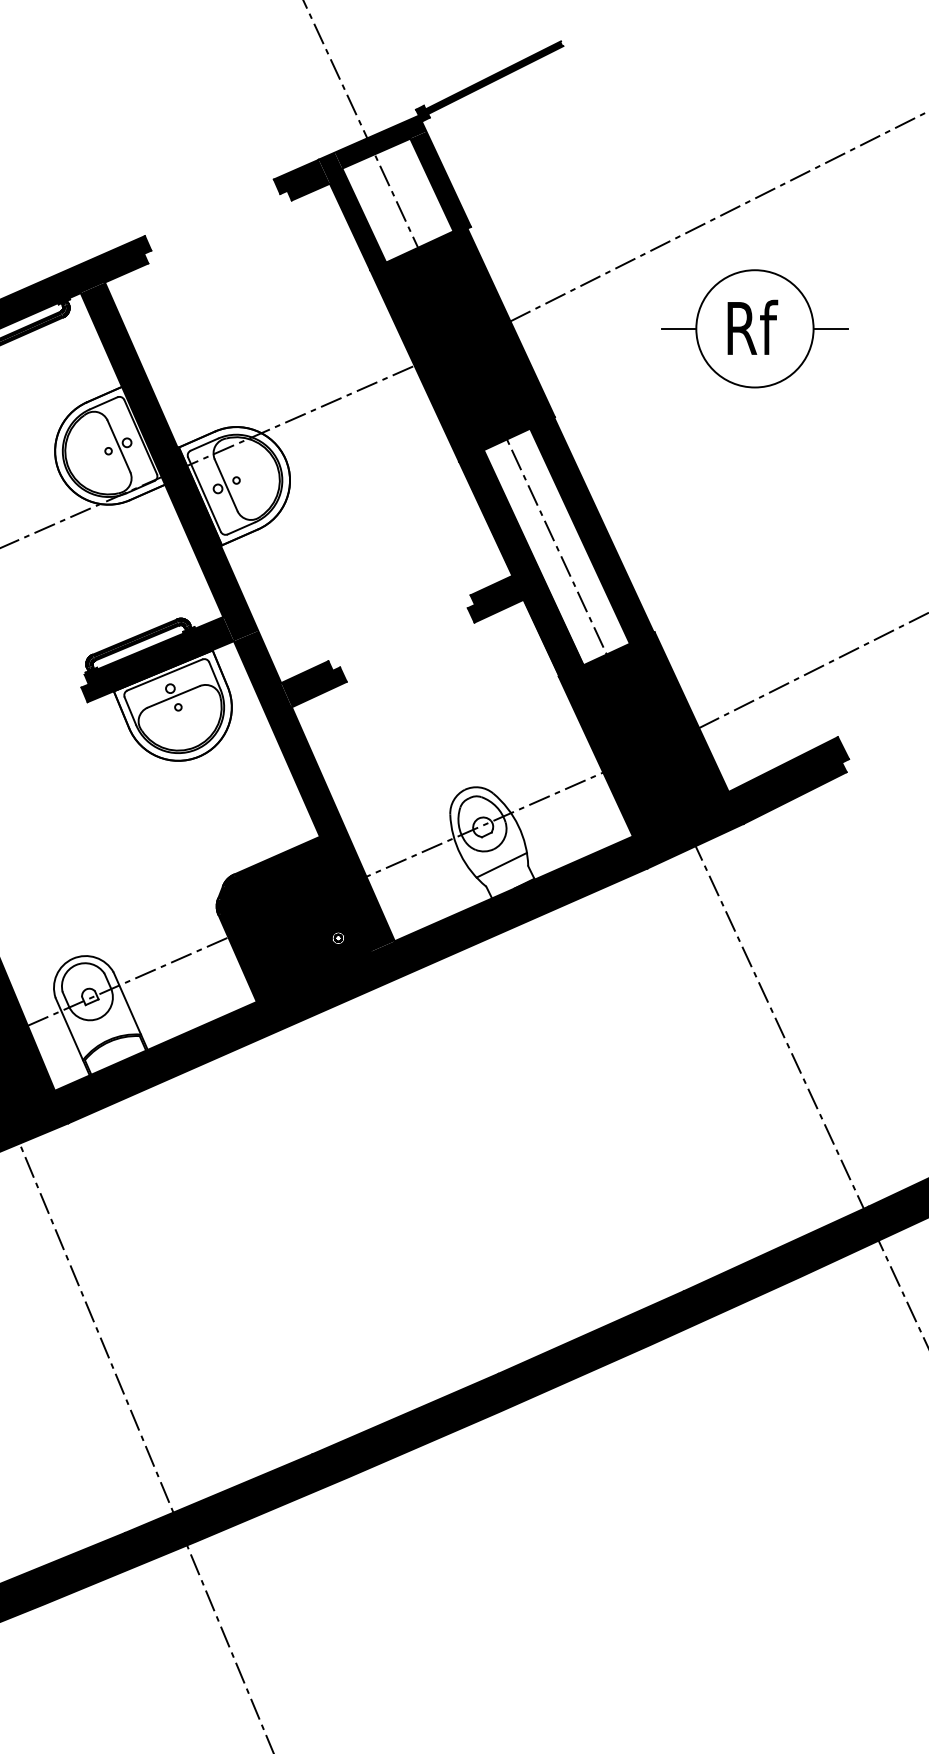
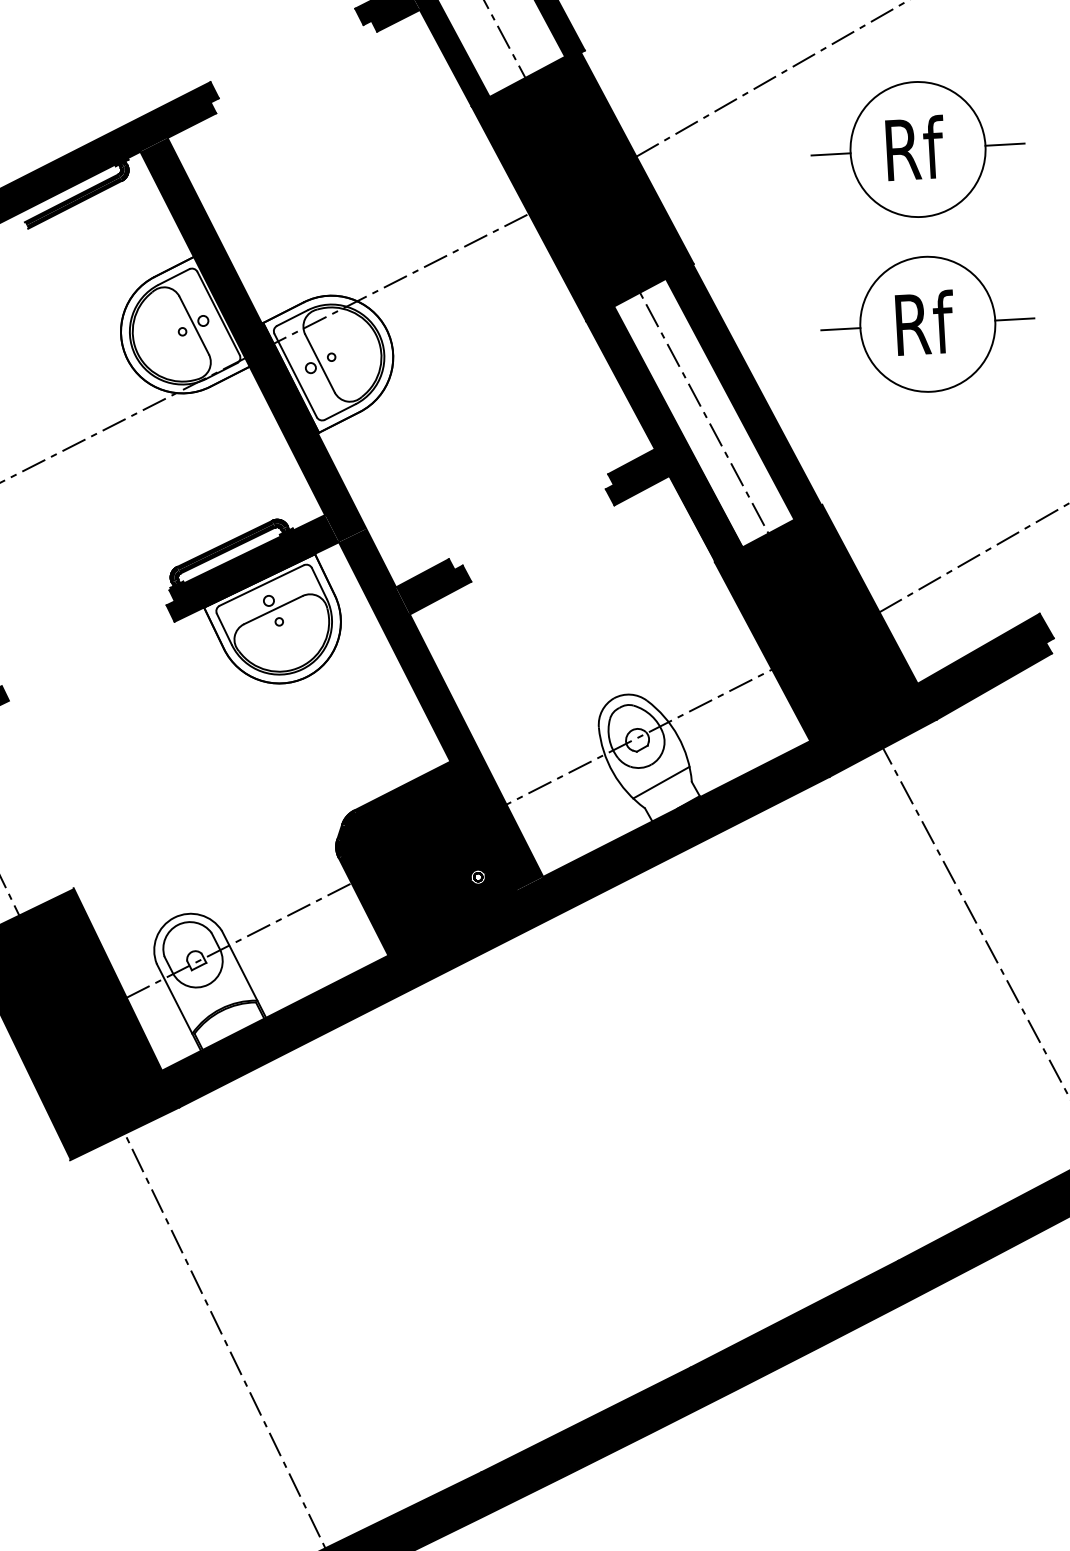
part: (754, 480) -> (927, 323), added

